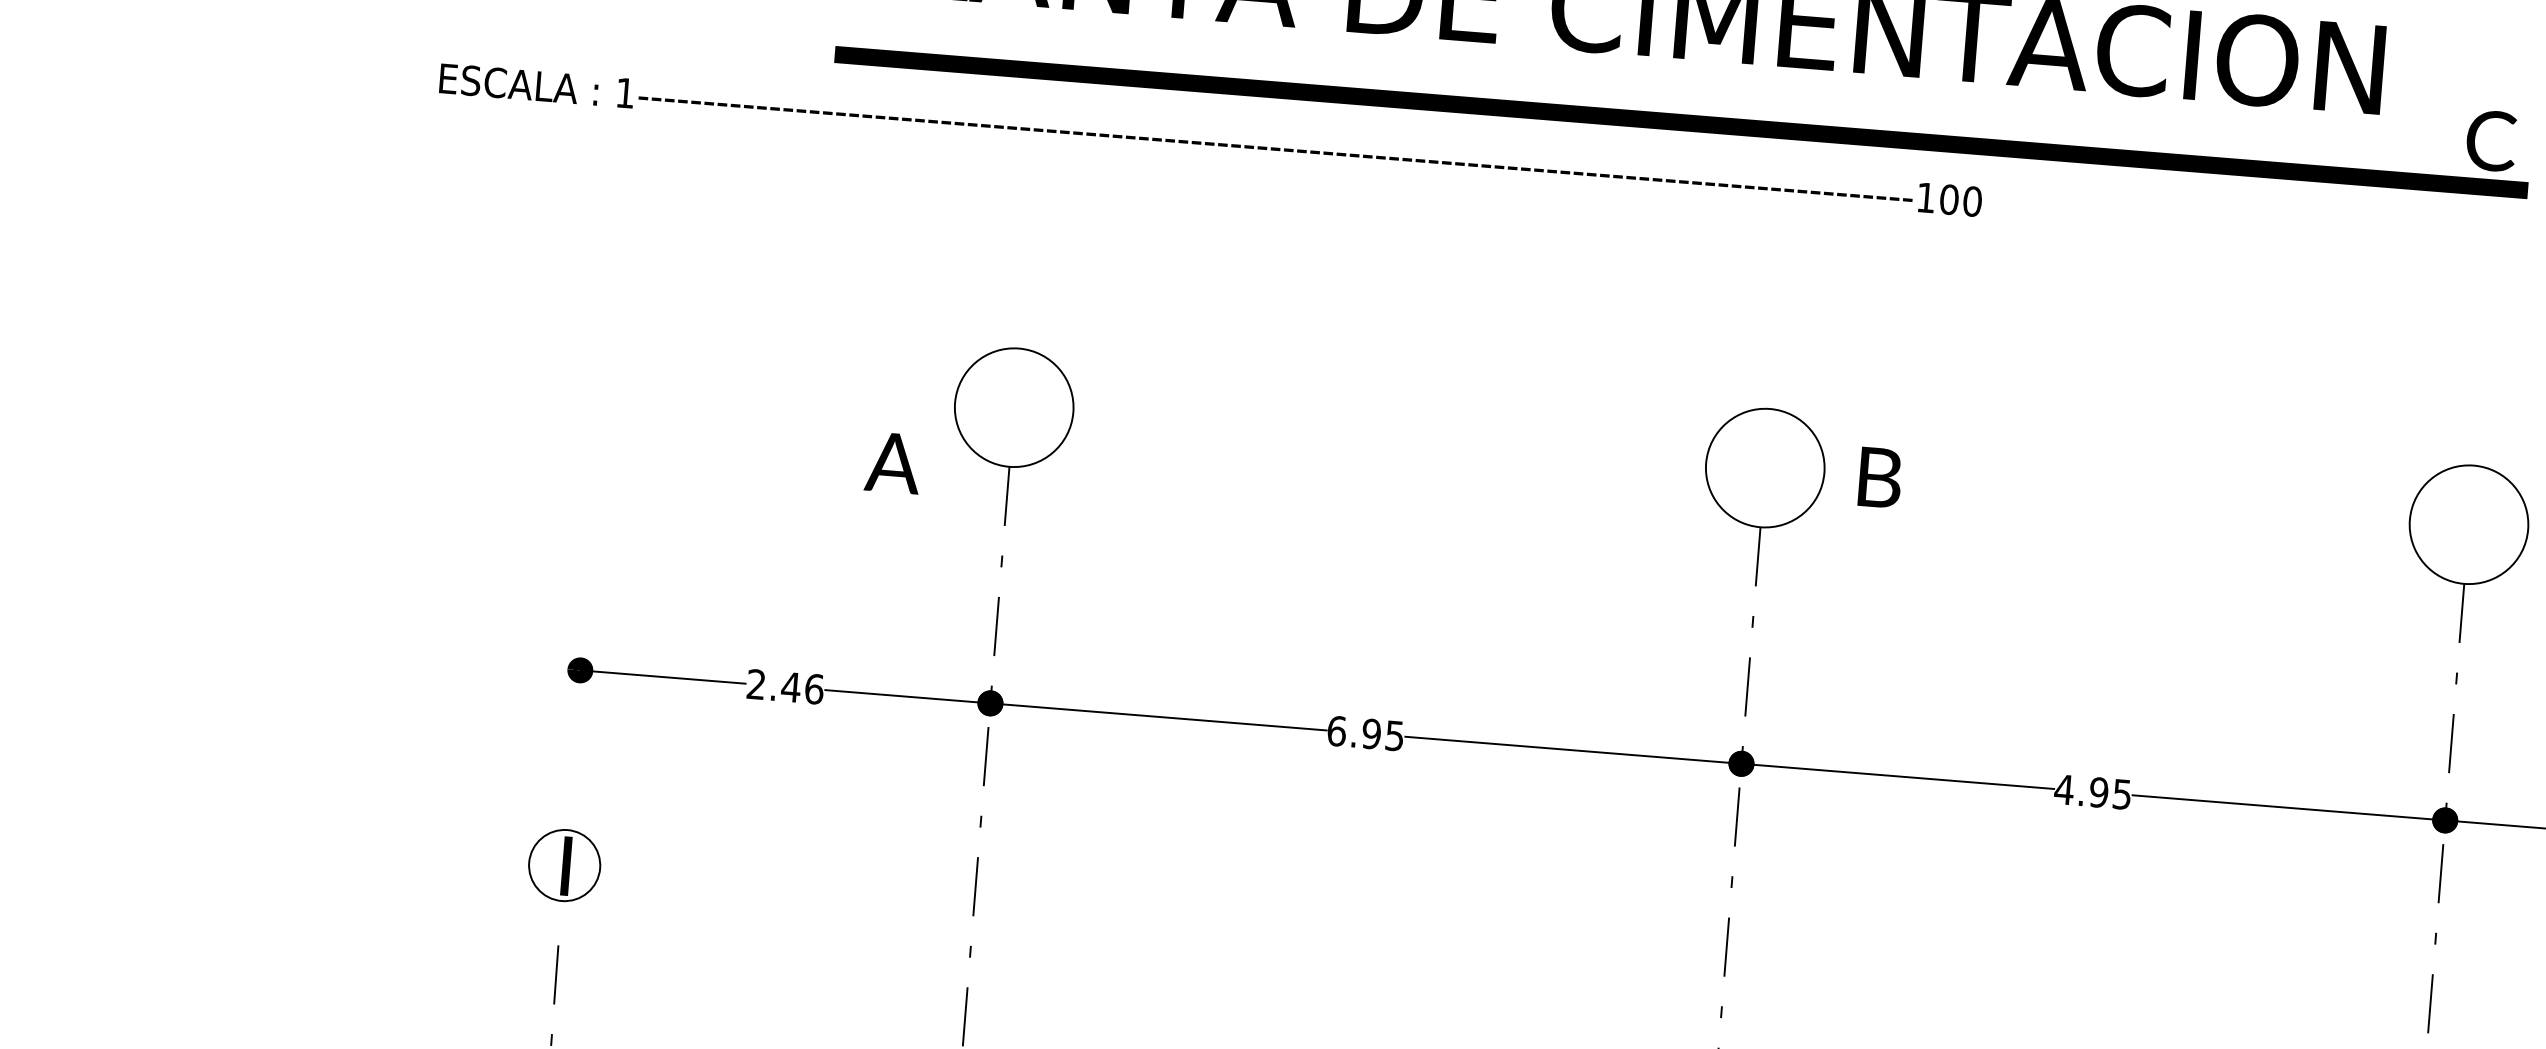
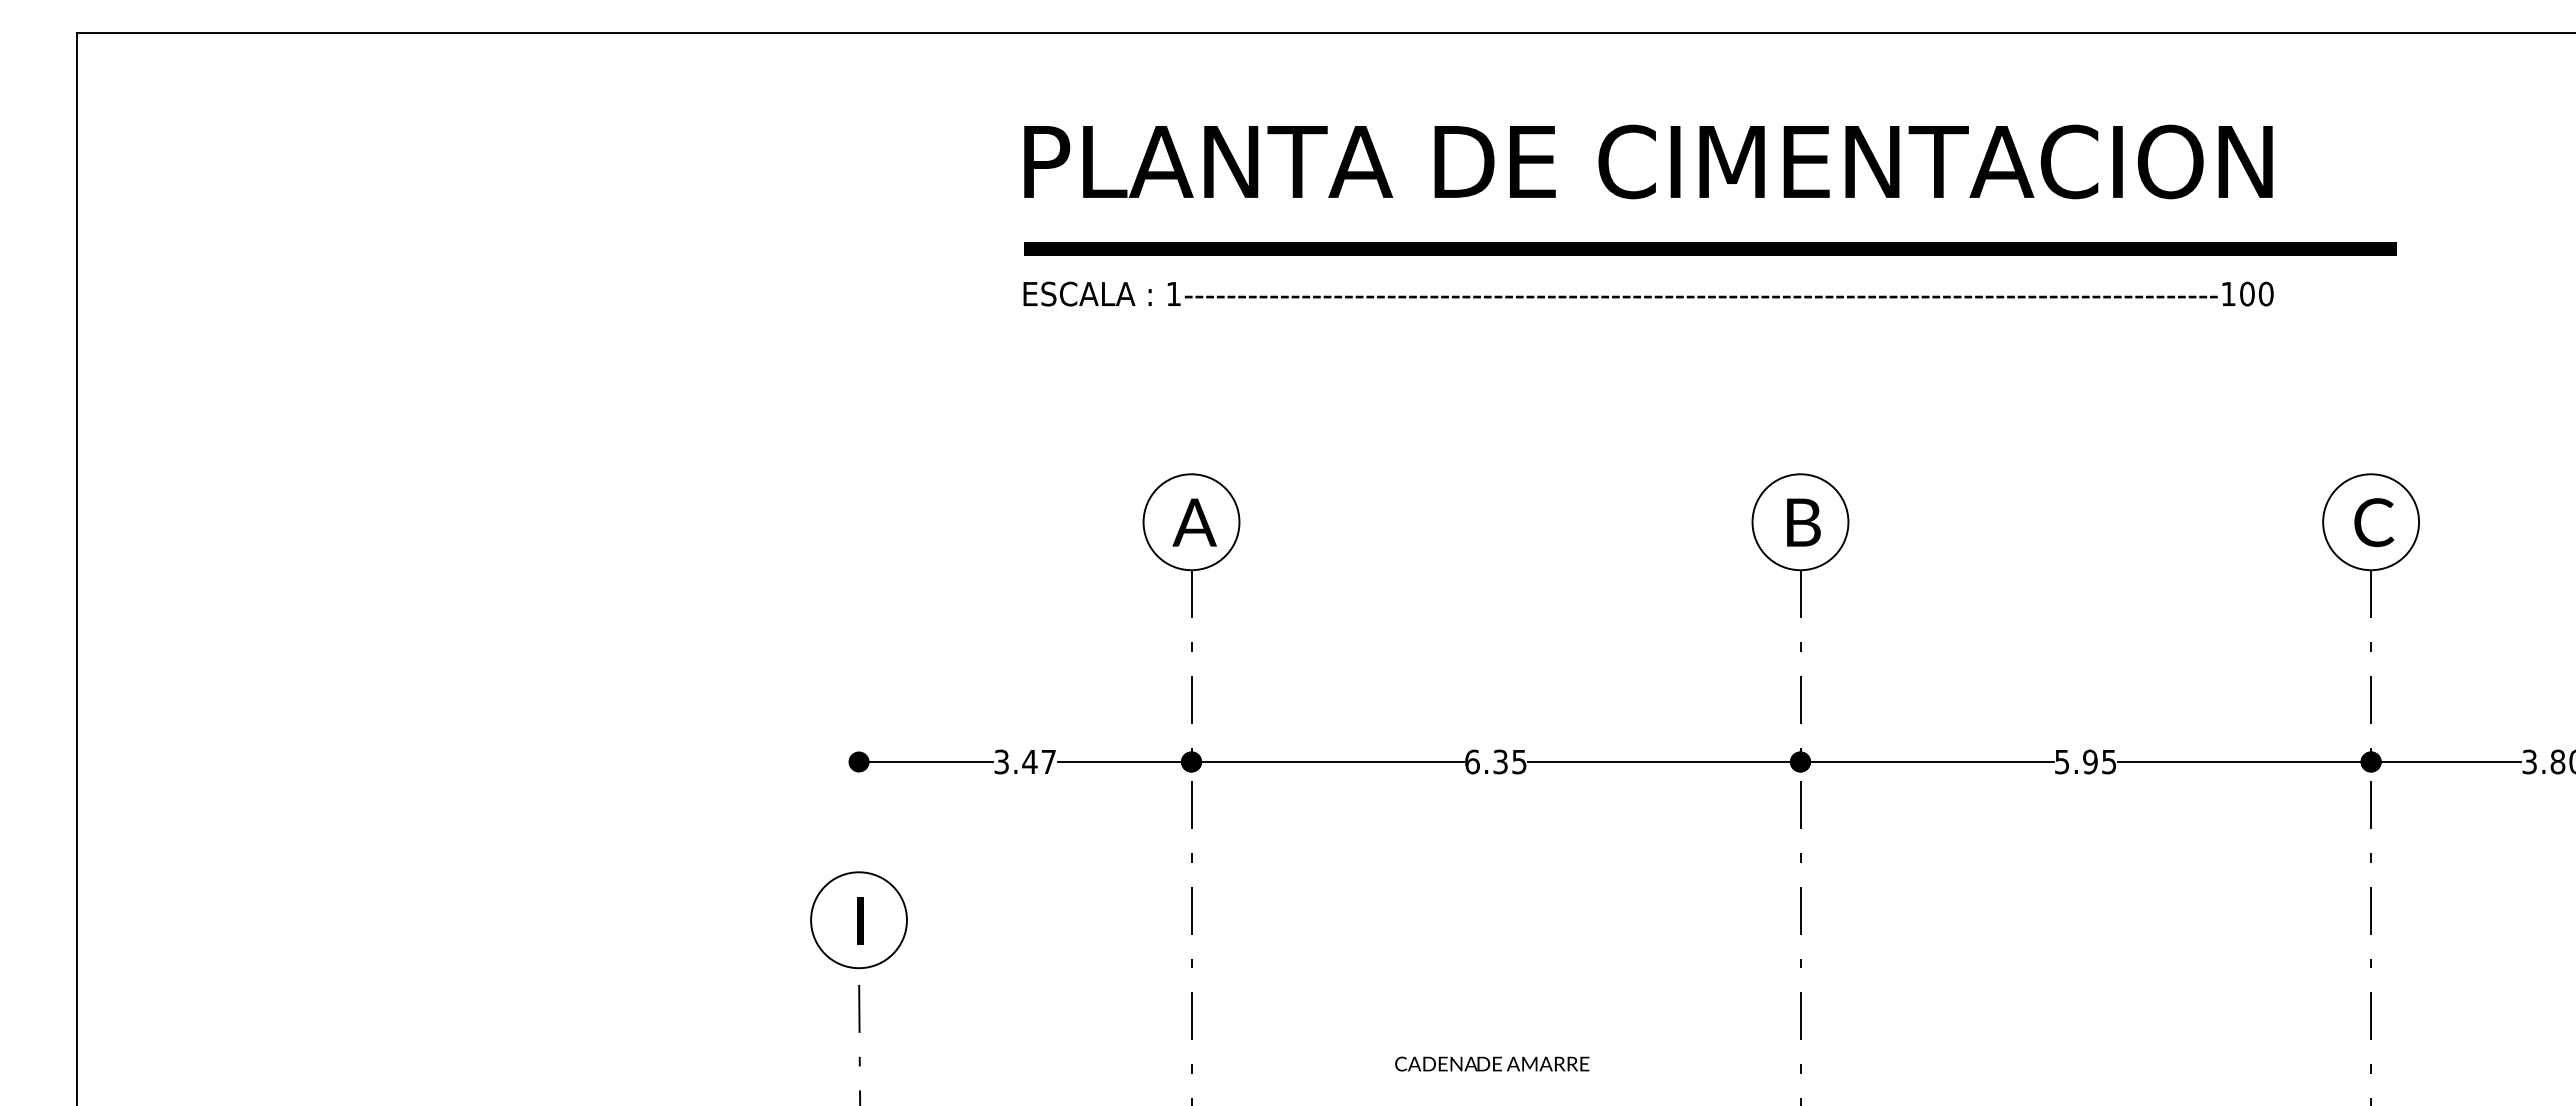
text: (1210, 139) -> (1648, 293), moved
text: (2491, 140) -> (2374, 522), moved
text: (893, 462) -> (1194, 522), moved
text: (1879, 477) -> (1803, 522), moved
text: (785, 686) -> (1025, 761), 2.46 -> 3.47
text: (1371, 733) -> (1500, 761), 6.95 -> 6.35
text: (2063, 790) -> (2061, 762), 4.95 -> 5.95
circle: (563, 865) -> (858, 920), size x1.67

